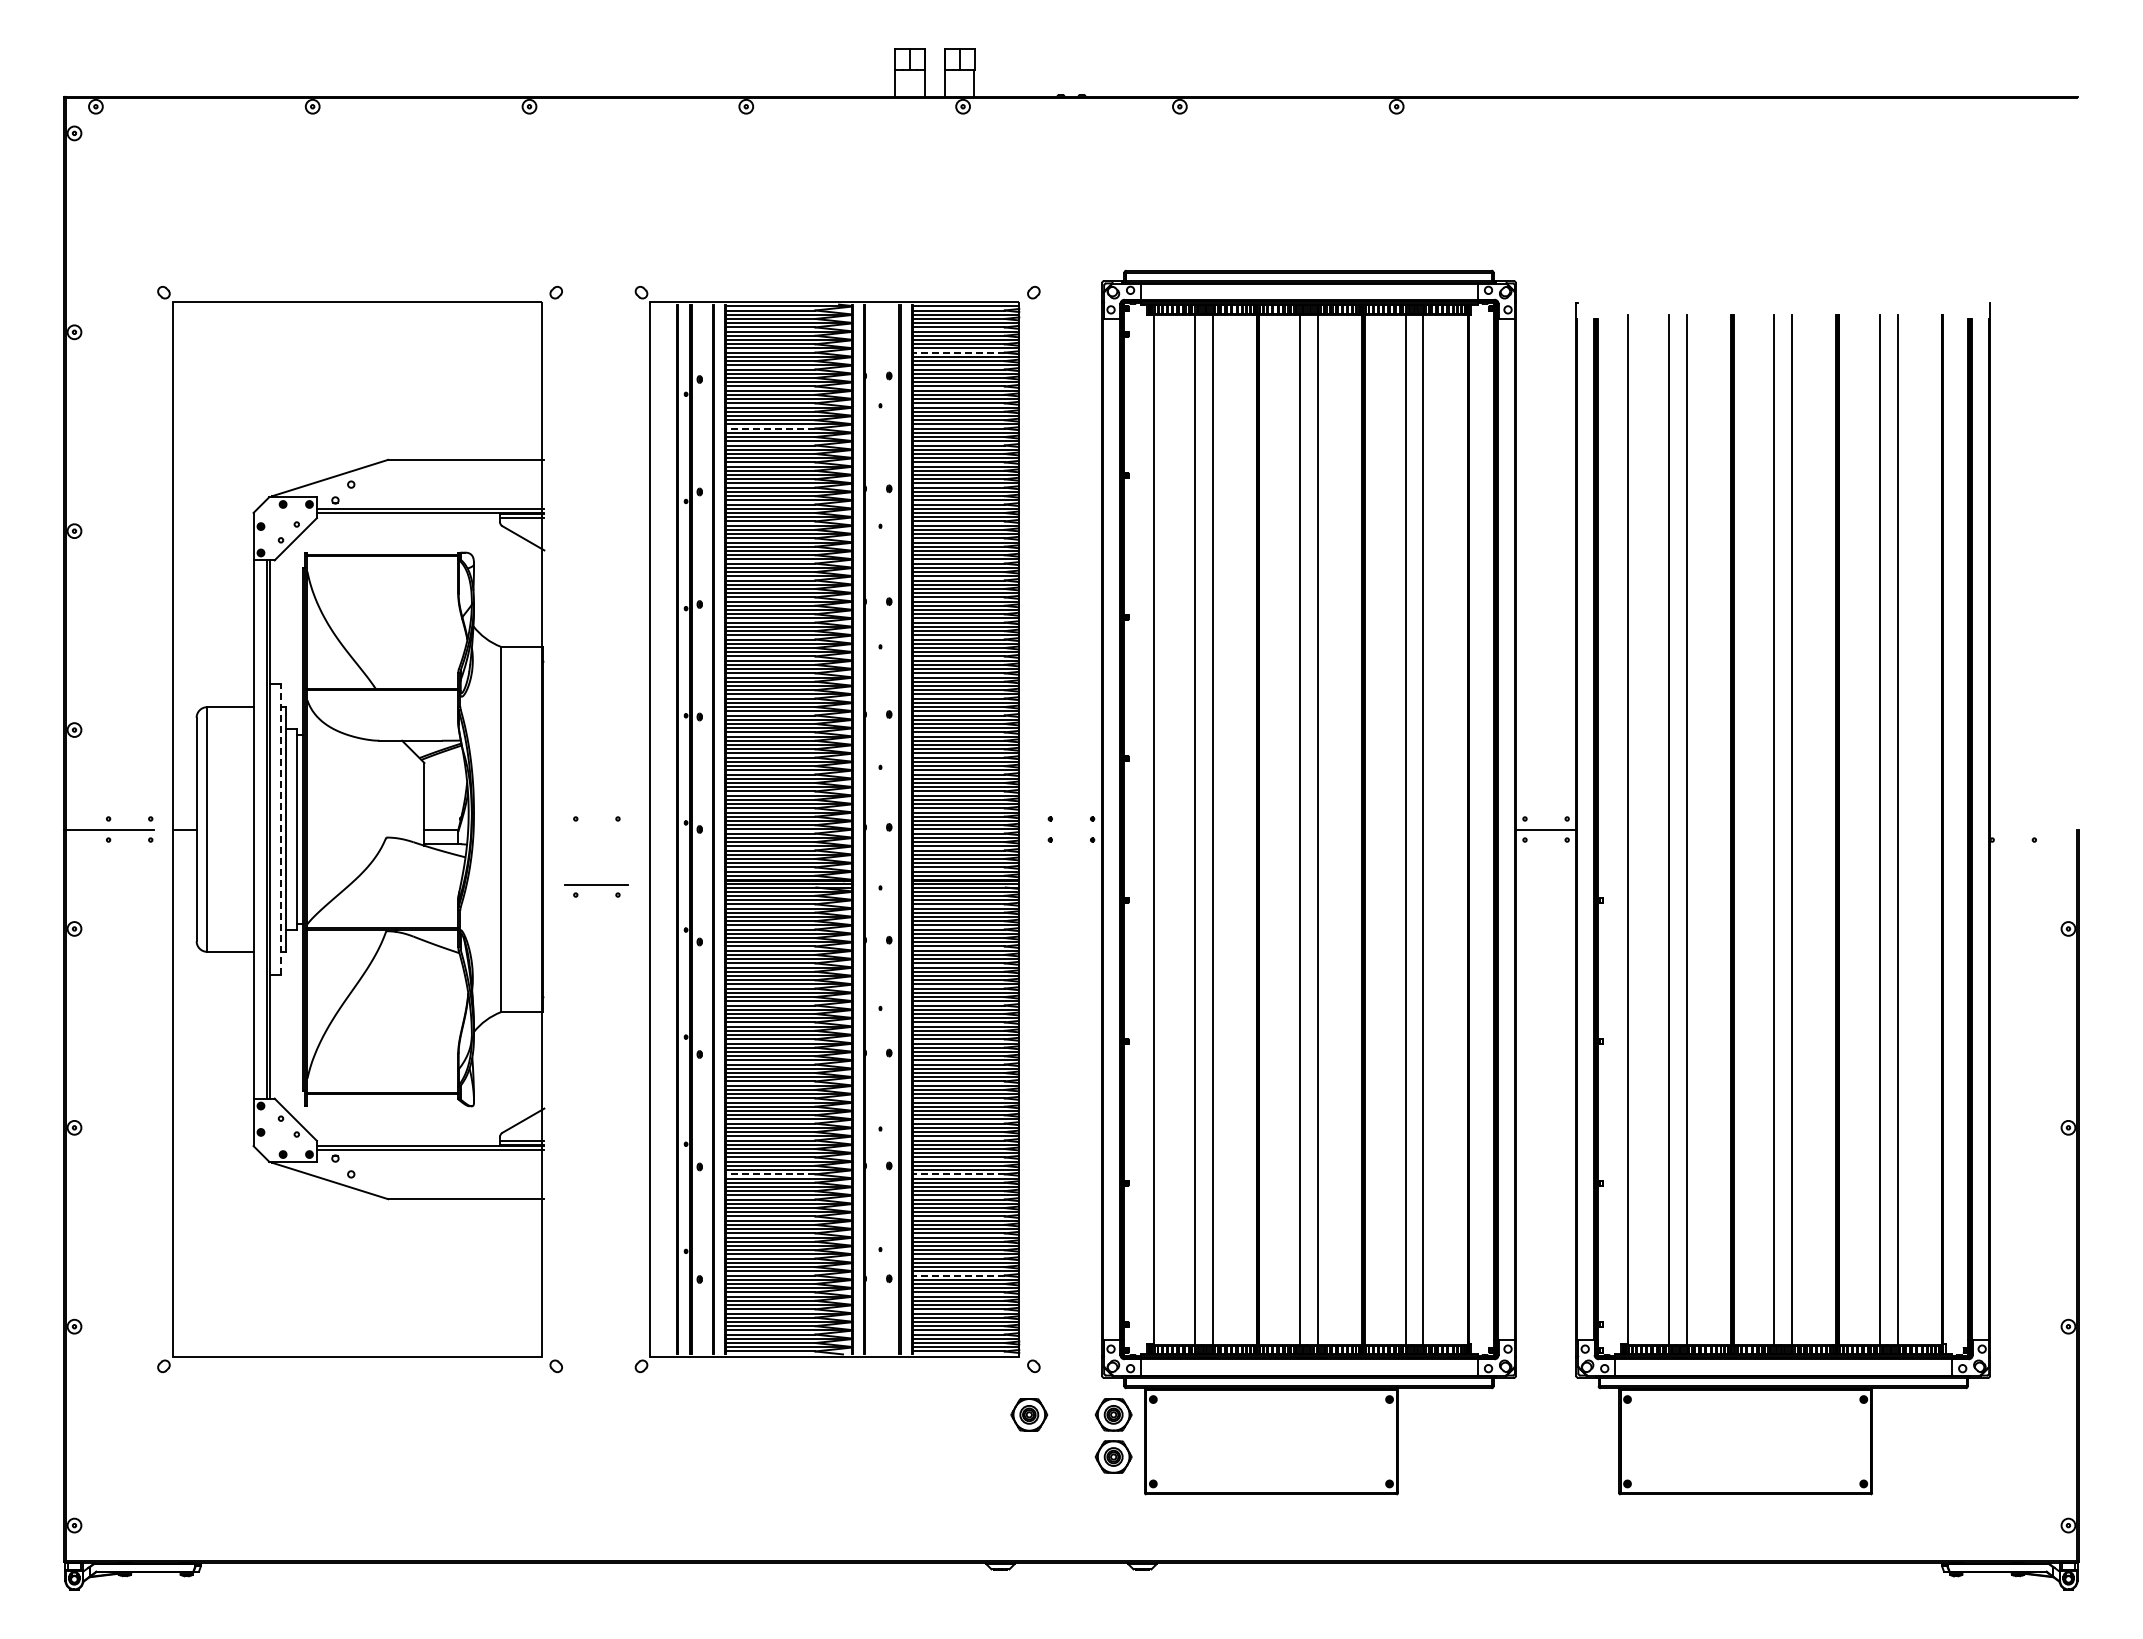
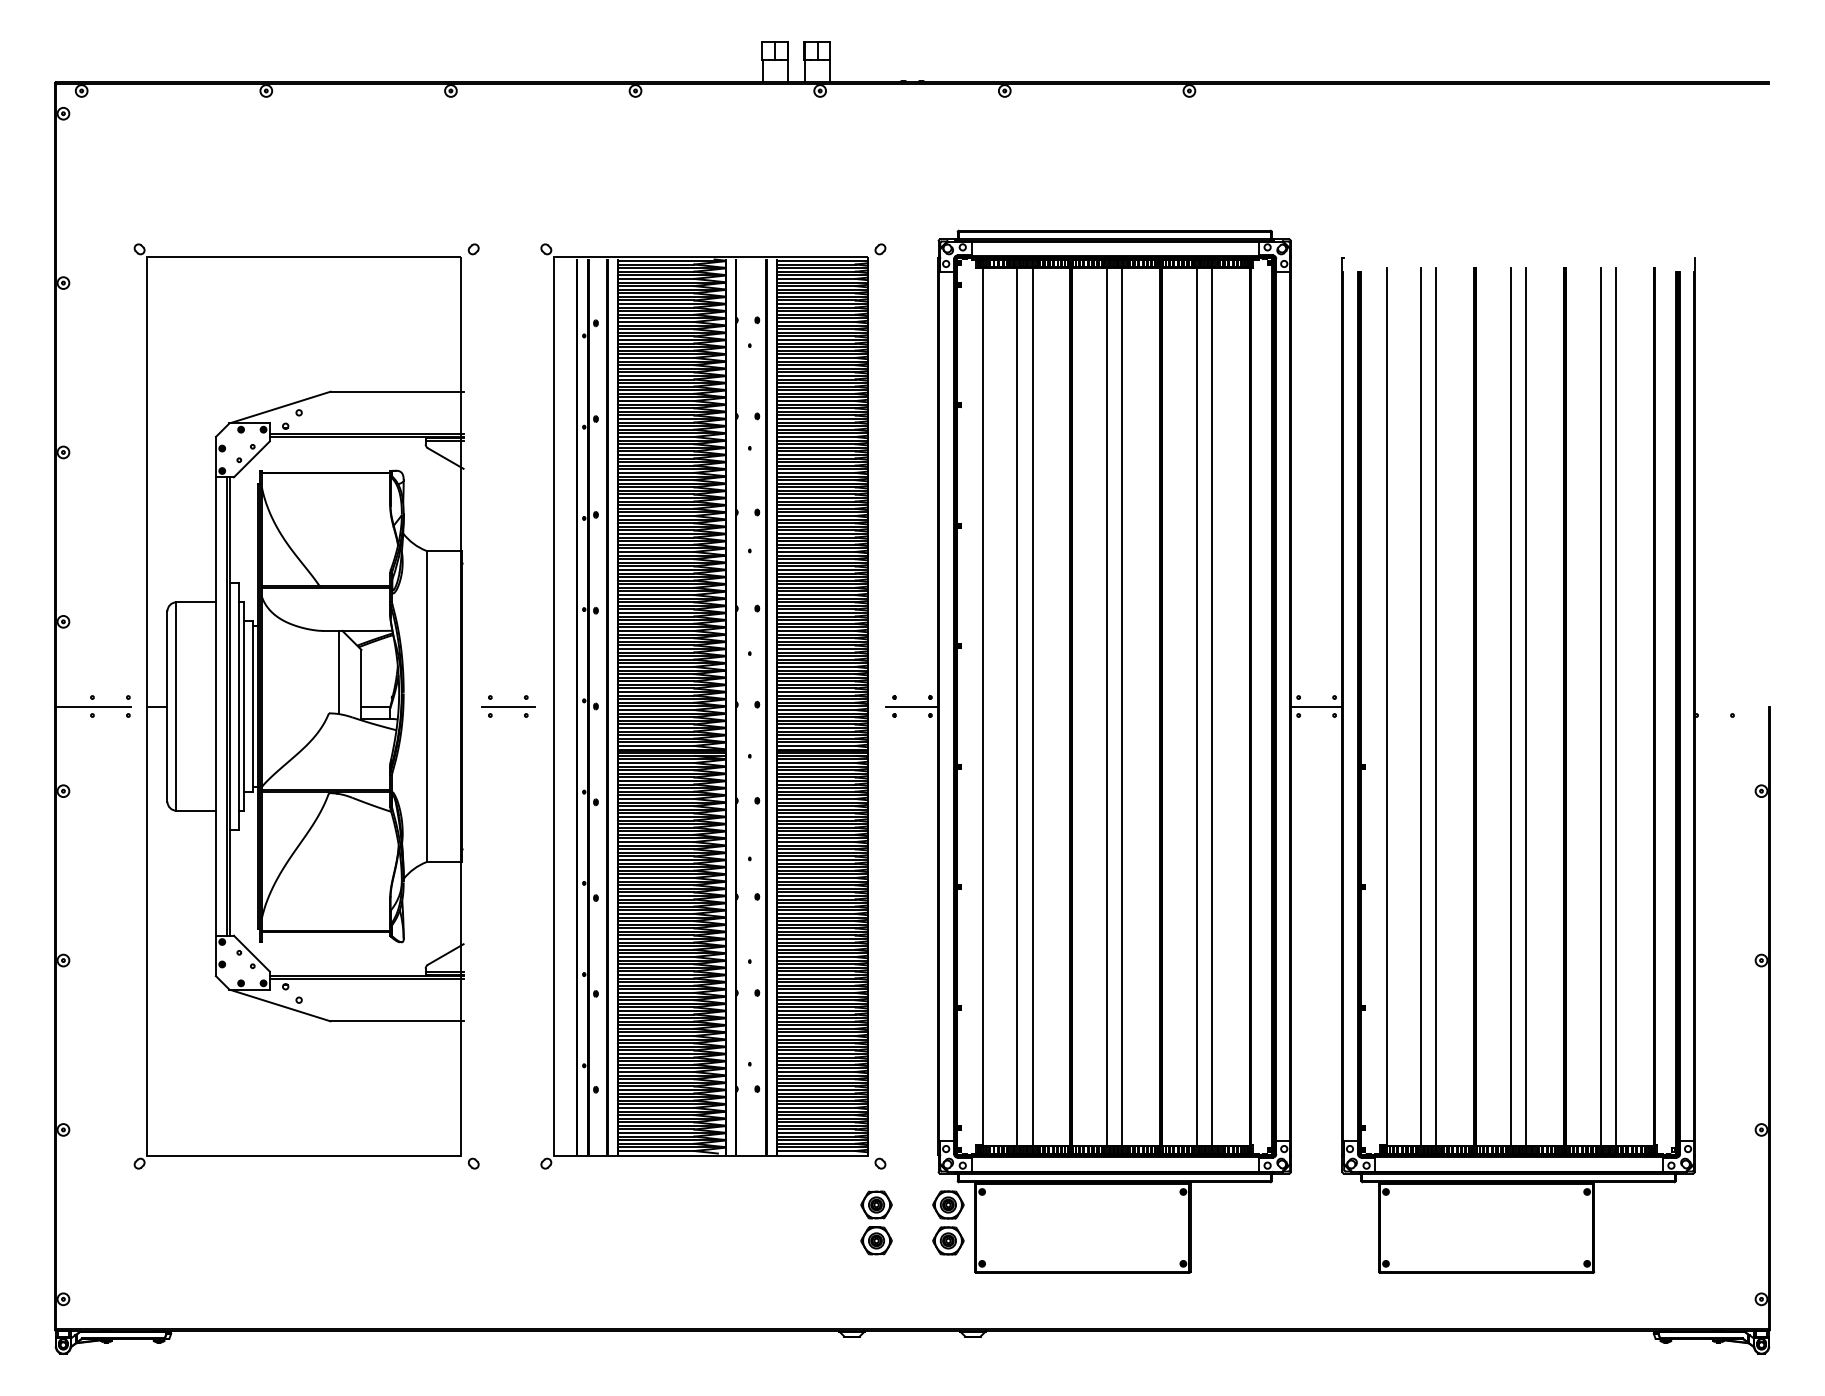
line: (958, 352) -> (816, 300), dashed -> solid
line: (770, 428) -> (656, 365), dashed -> solid
line: (398, 789) -> (339, 672), added
line: (281, 829) -> (239, 706), dashed -> solid
line: (1070, 829) -> (911, 706), added
part: (596, 890) -> (507, 711), moved
line: (770, 1174) -> (656, 1000), dashed -> solid
line: (958, 1174) -> (816, 1000), dashed -> solid
line: (958, 1275) -> (816, 1086), dashed -> solid
part: (1029, 1456) -> (876, 1240), added

